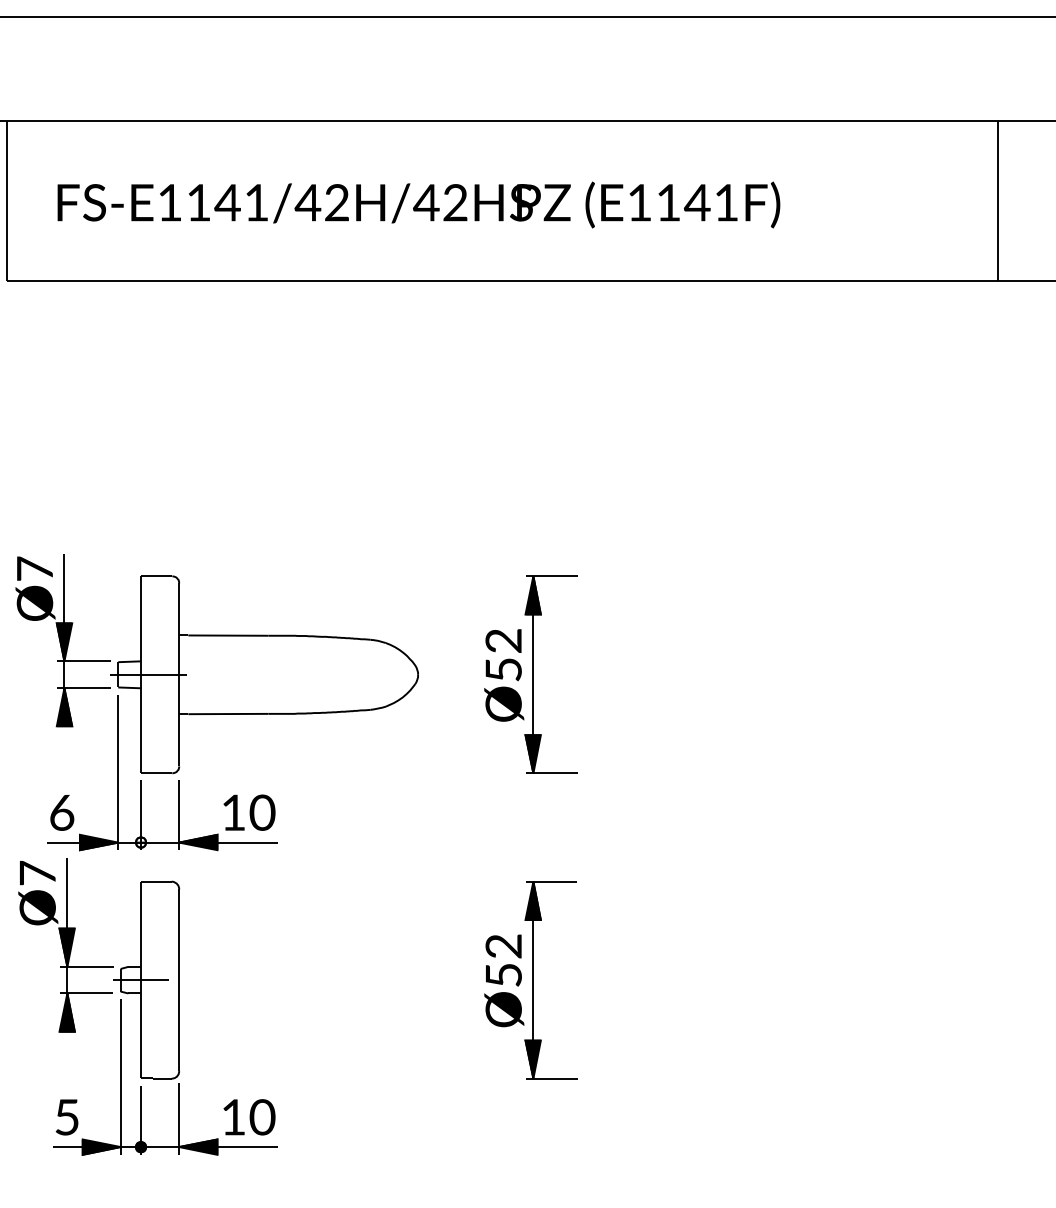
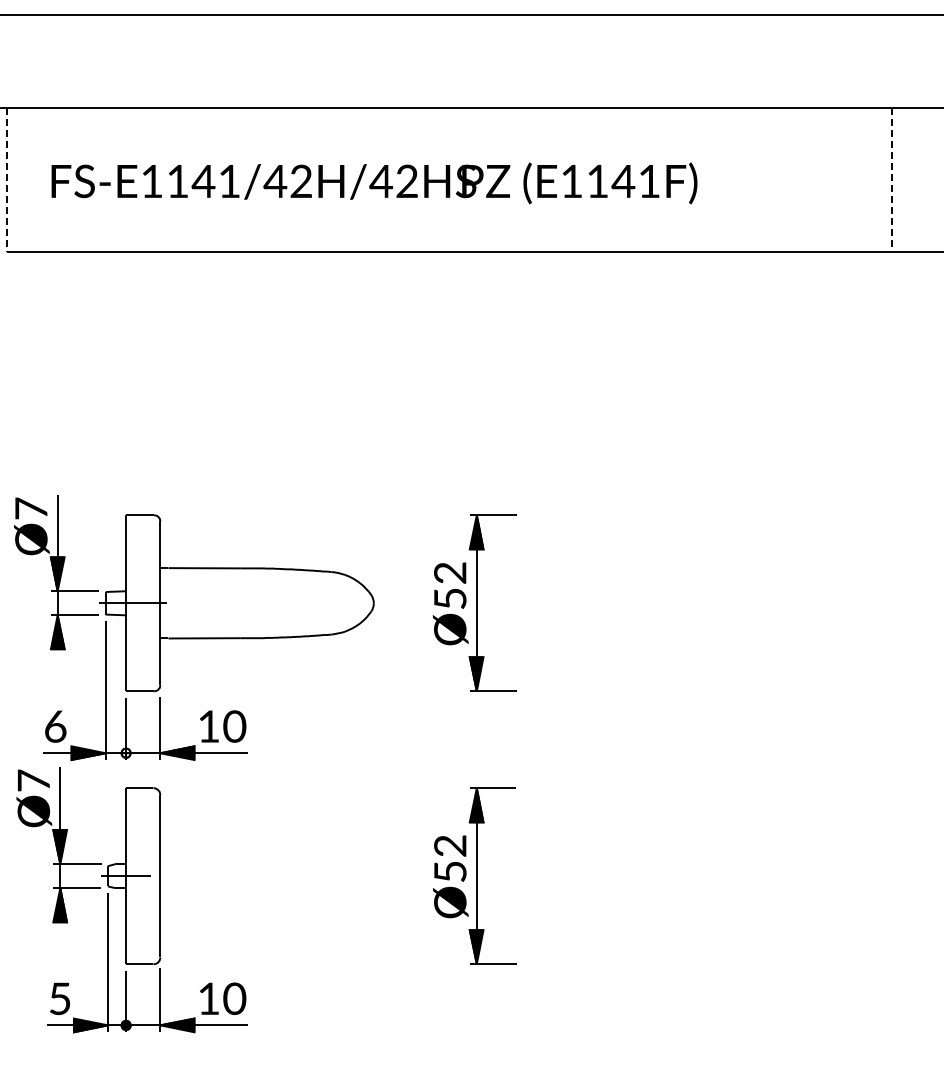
line: (7, 200) -> (6, 179), solid -> dashed
line: (998, 200) -> (892, 179), solid -> dashed

